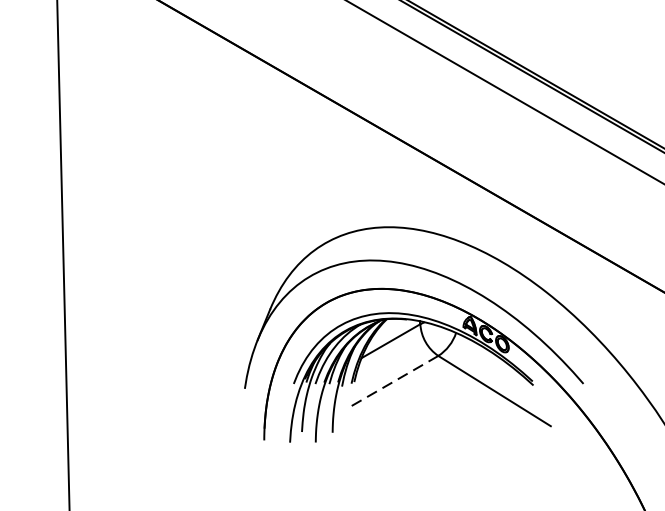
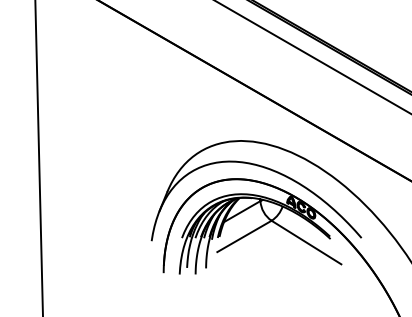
line: (394, 381) -> (244, 236), dashed -> solid

